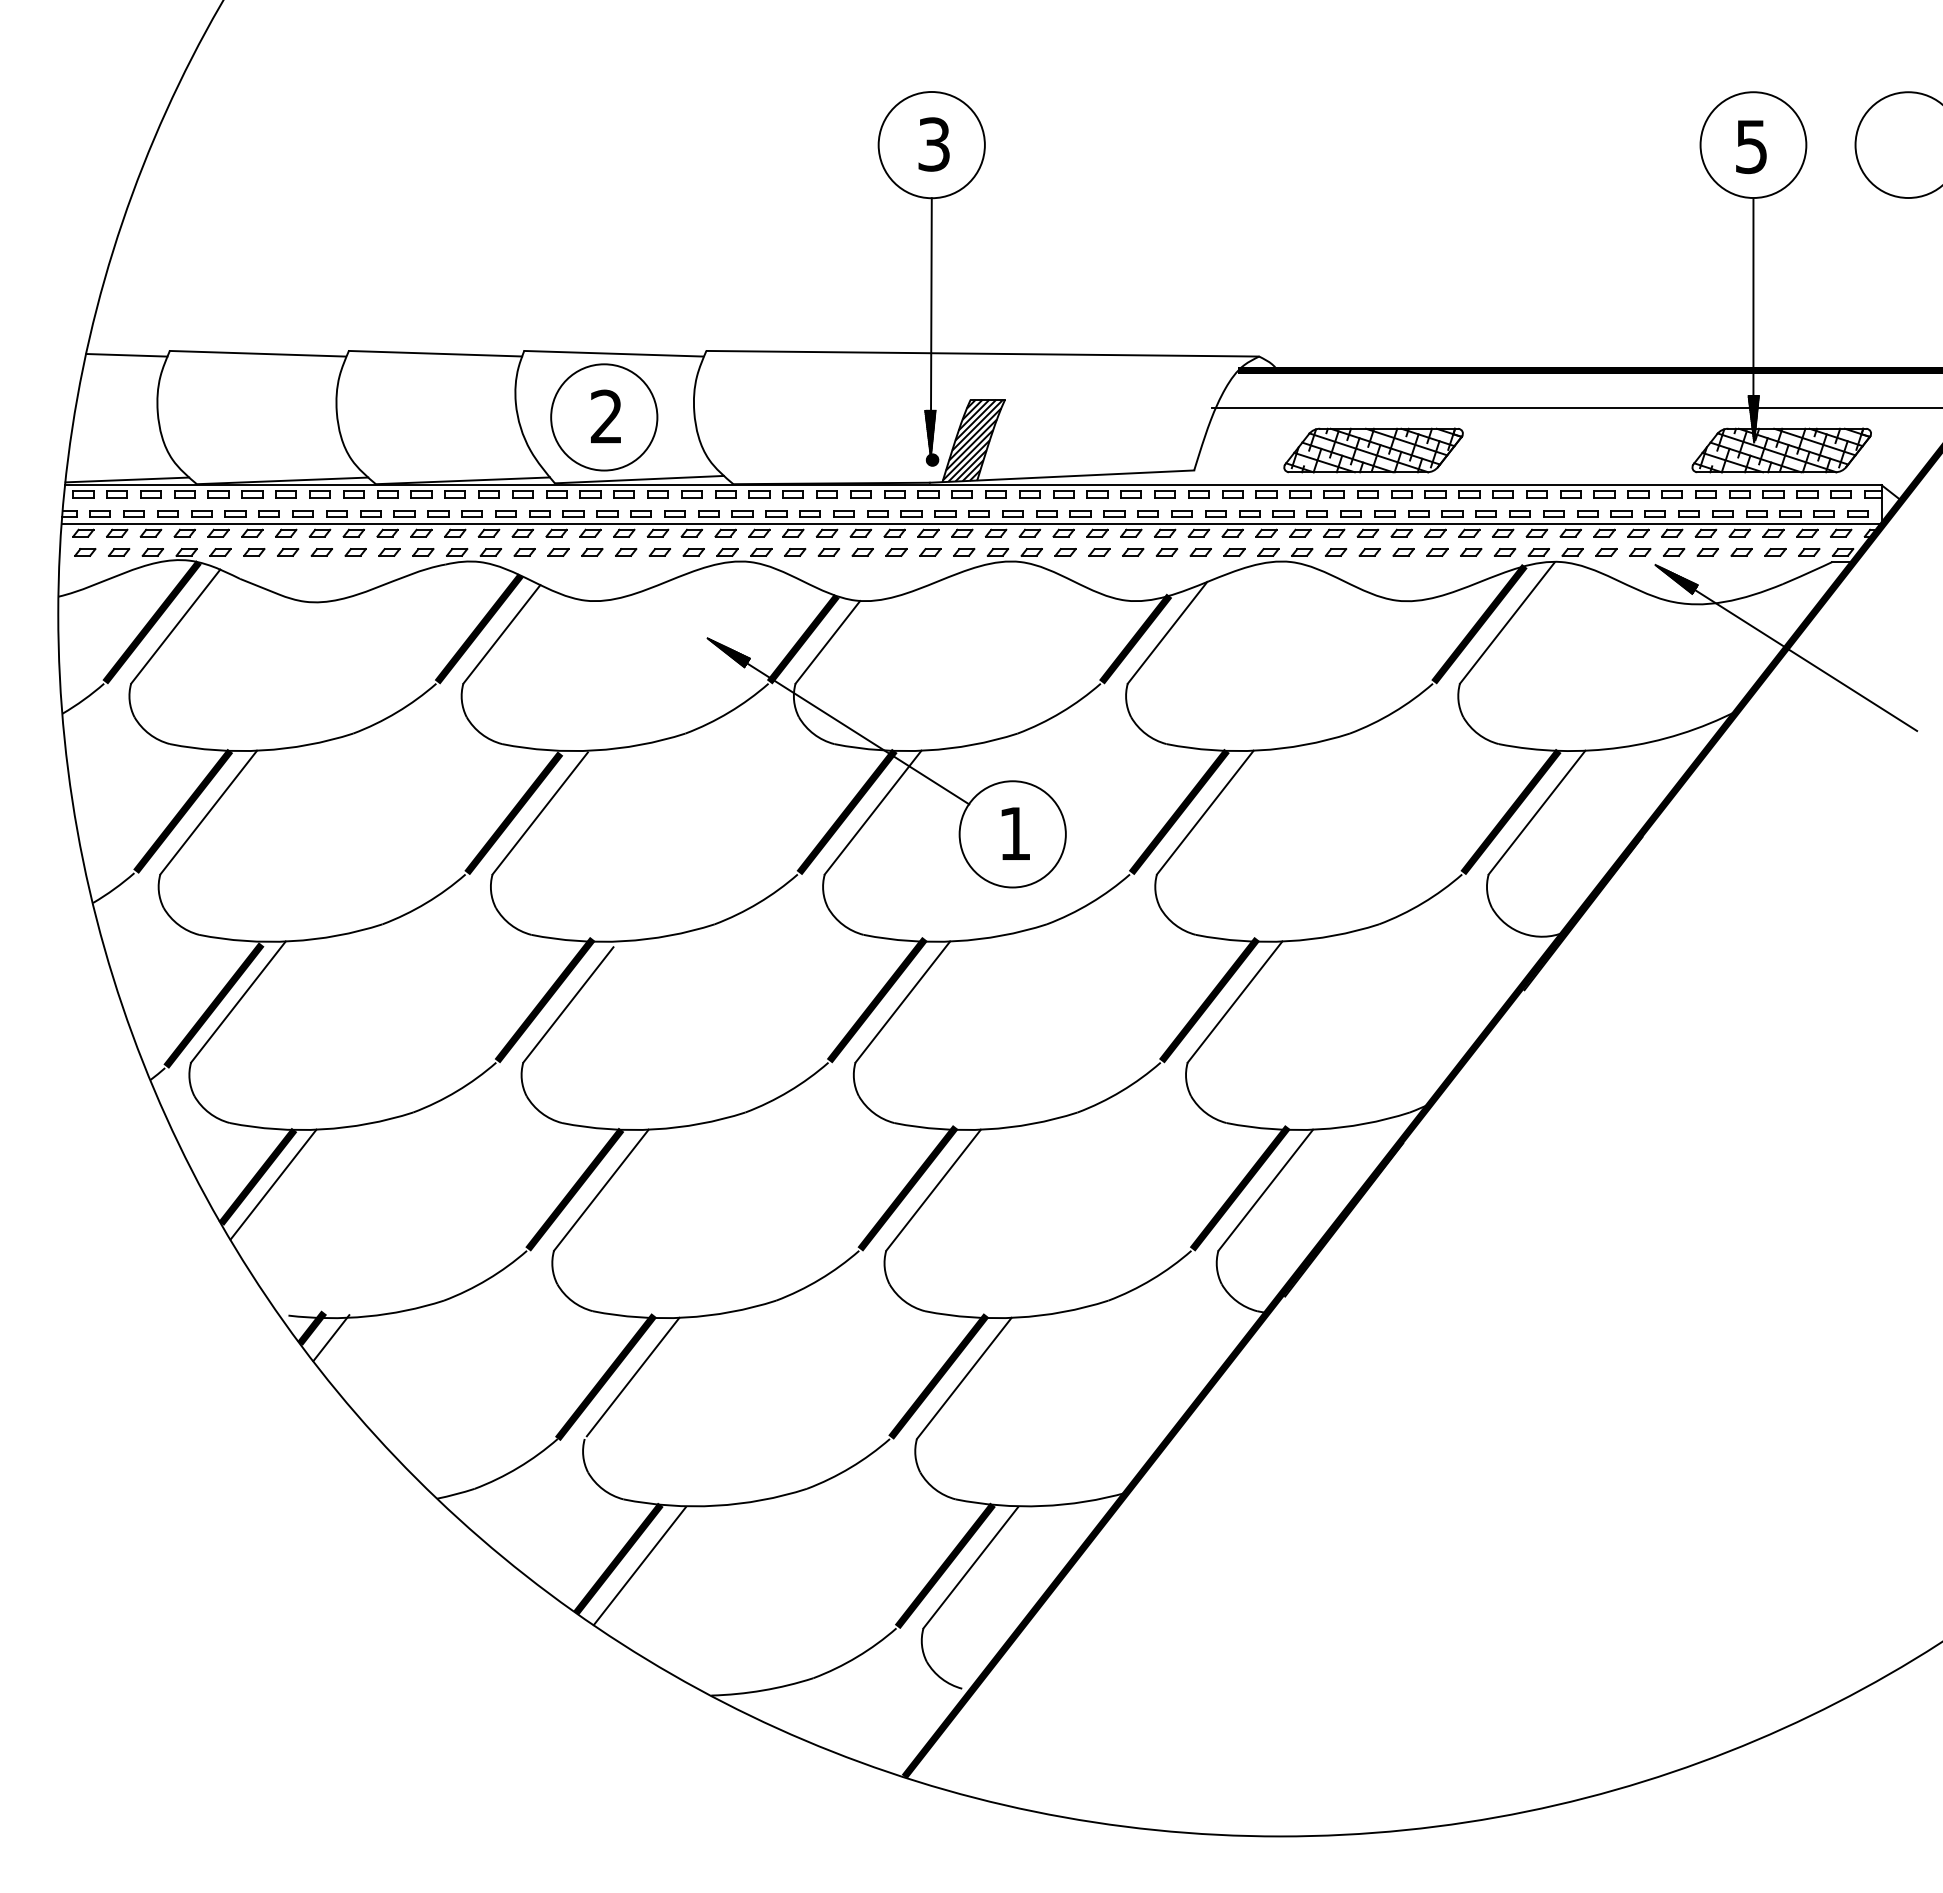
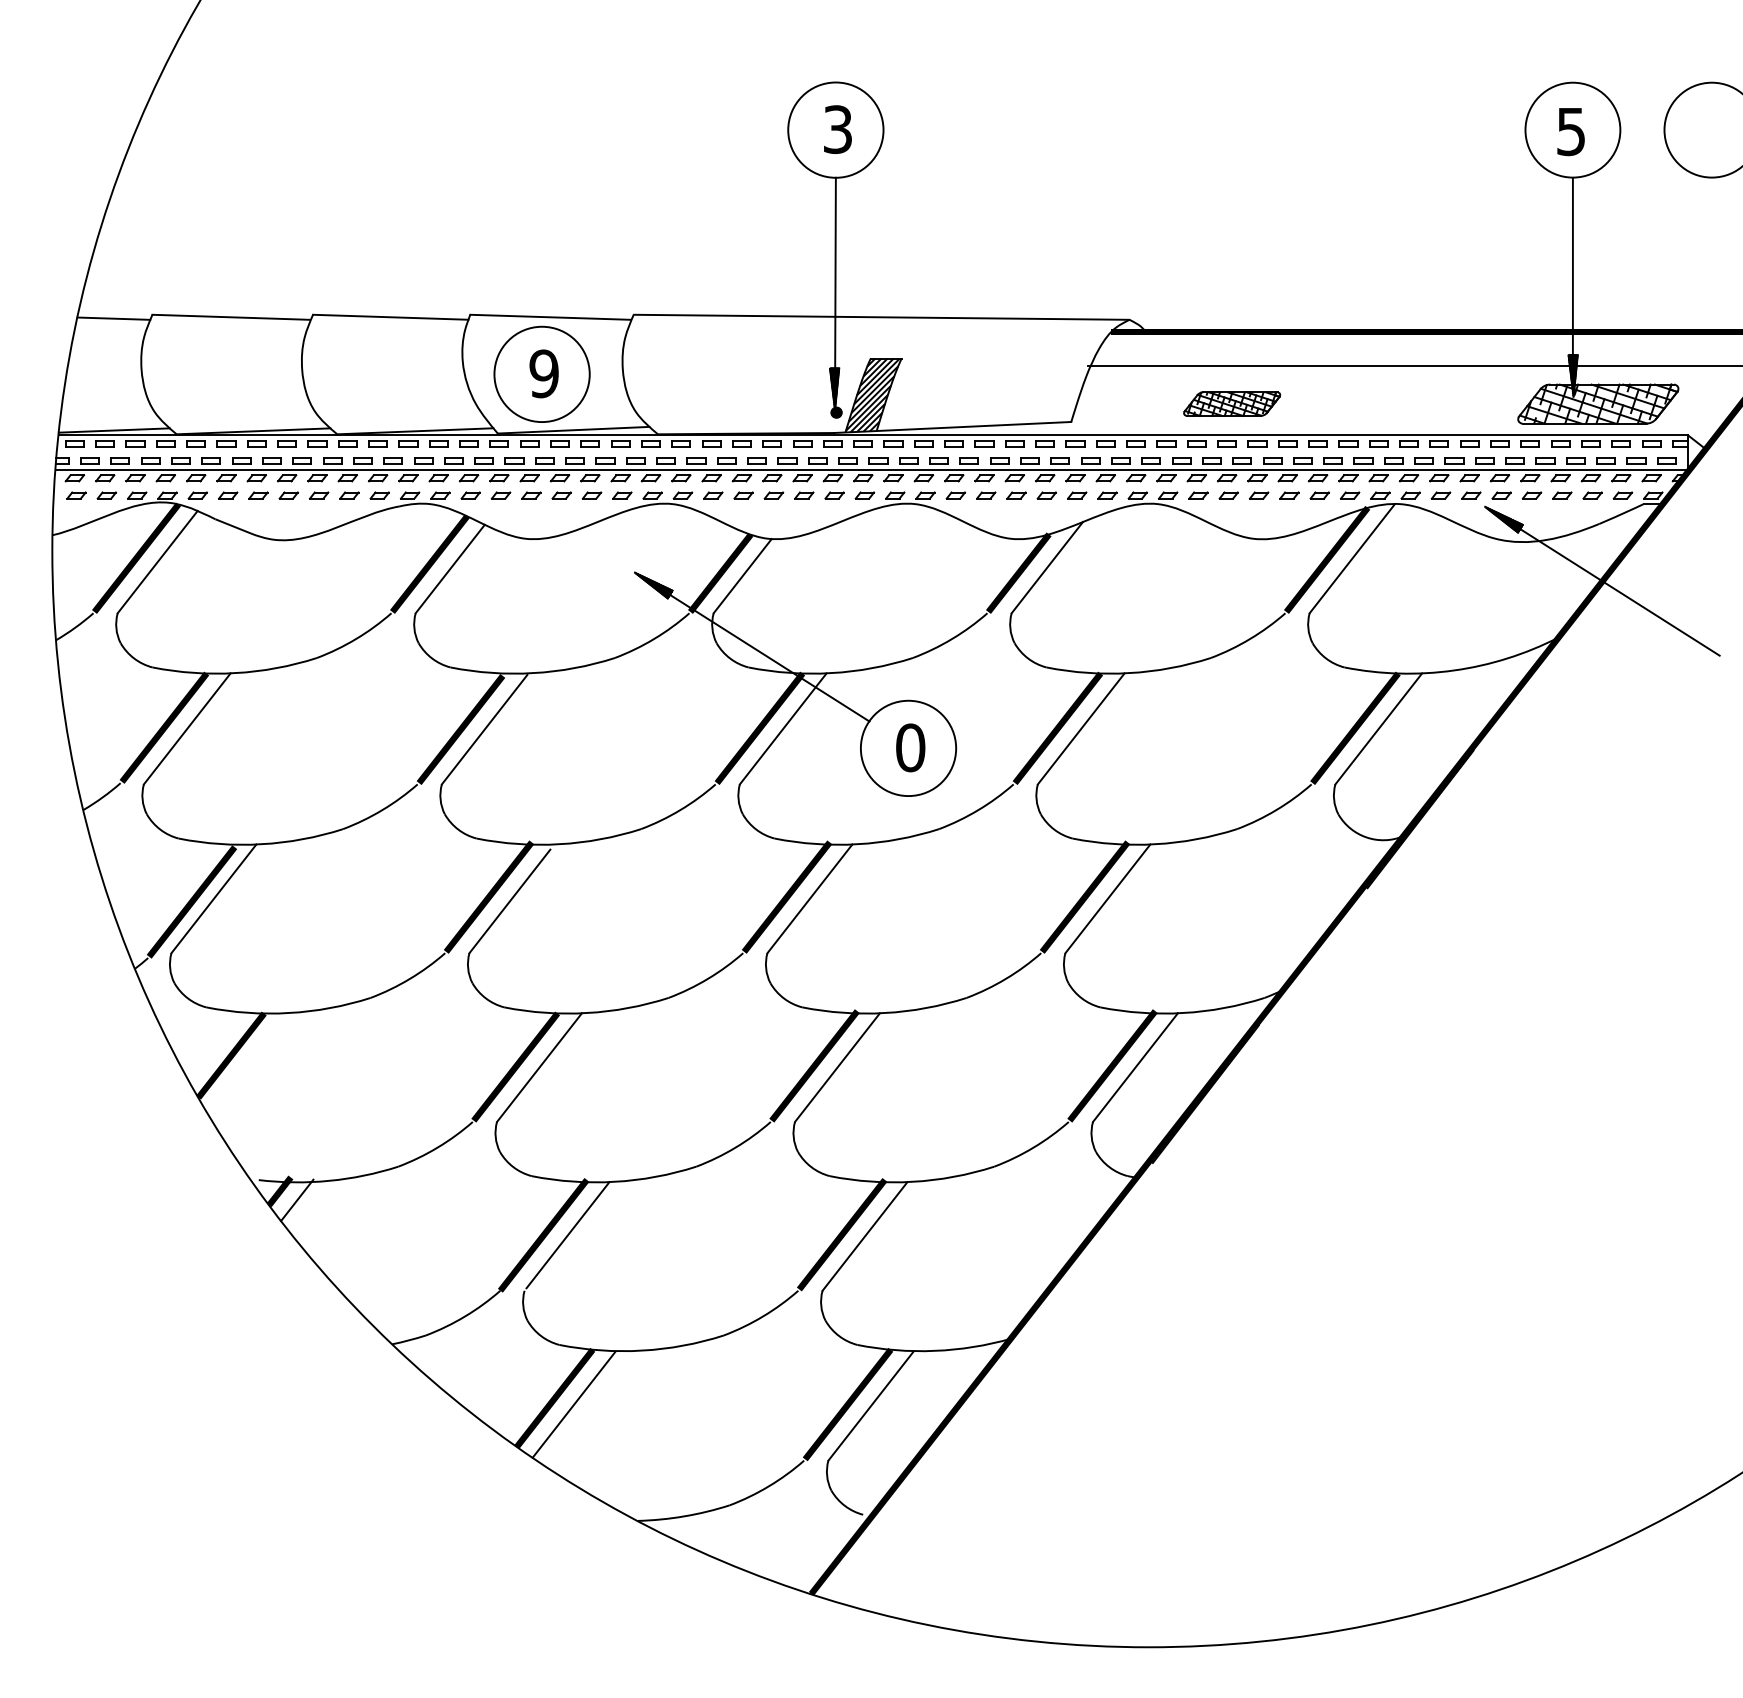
text: (606, 416) -> (544, 373), 2 -> 9
part: (1373, 450) -> (1232, 404), size x0.6
text: (1015, 833) -> (910, 747), 1 -> 0
line: (273, 1184) -> (245, 1062), removed

